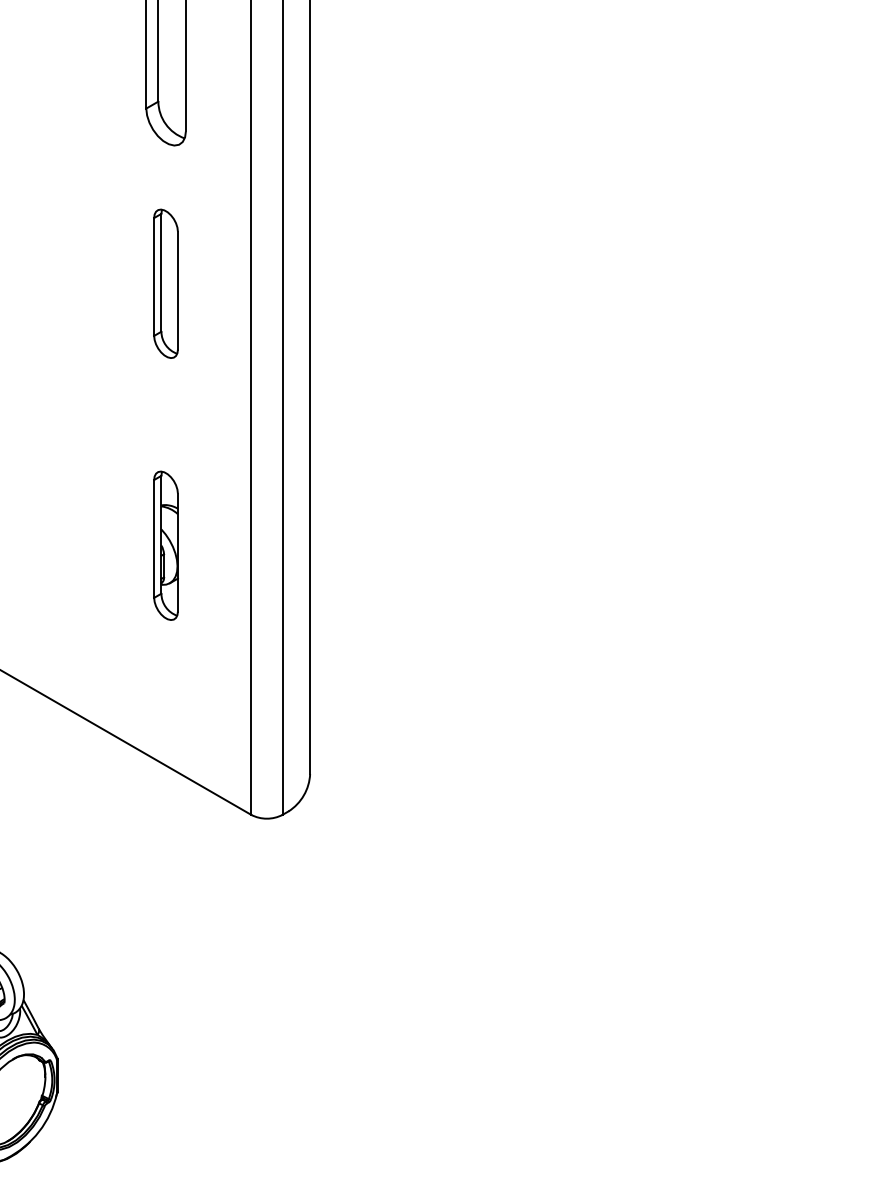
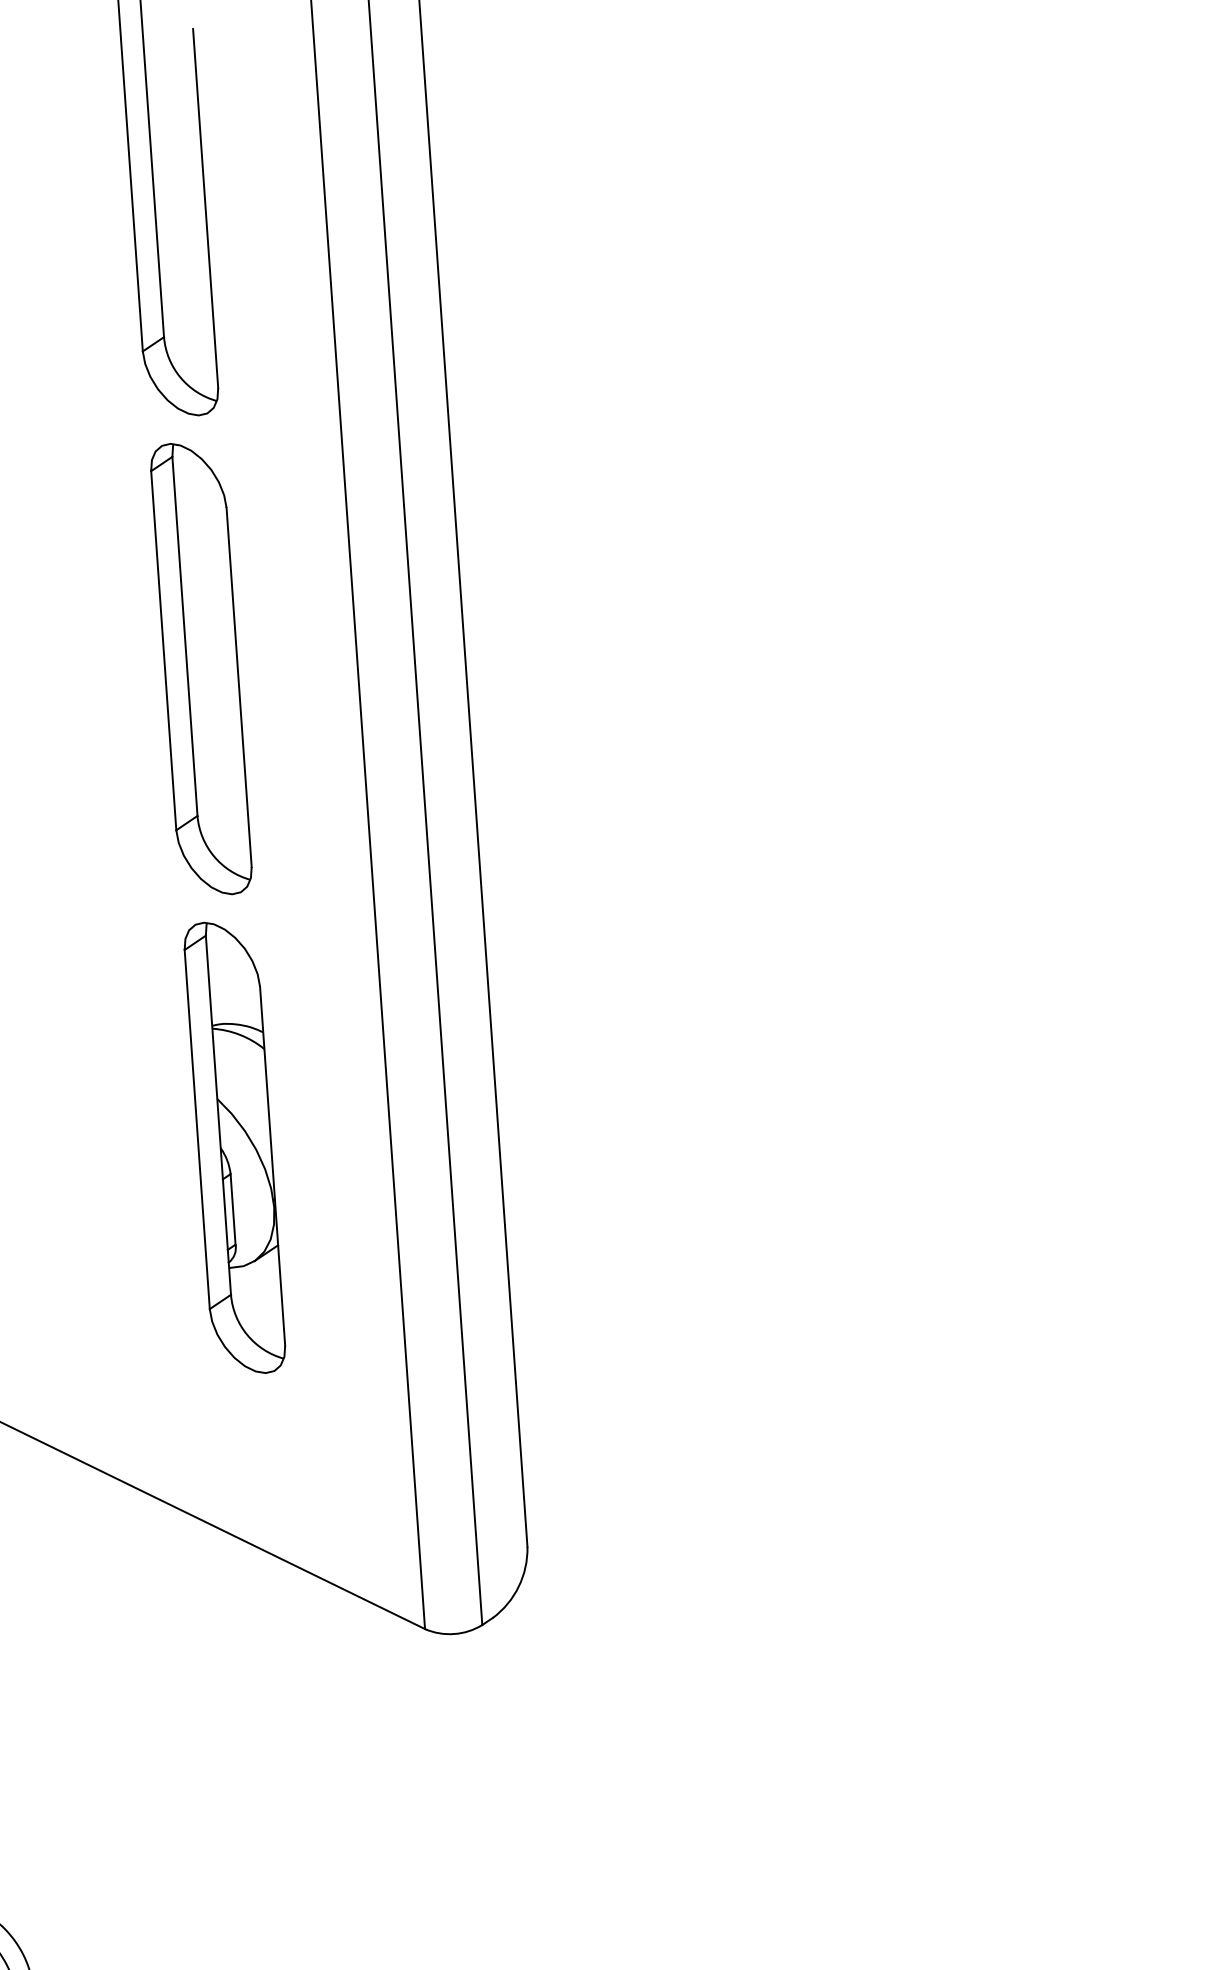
part: (165, 283) -> (200, 668), size x1.67
part: (165, 545) -> (233, 1147), size x1.67

